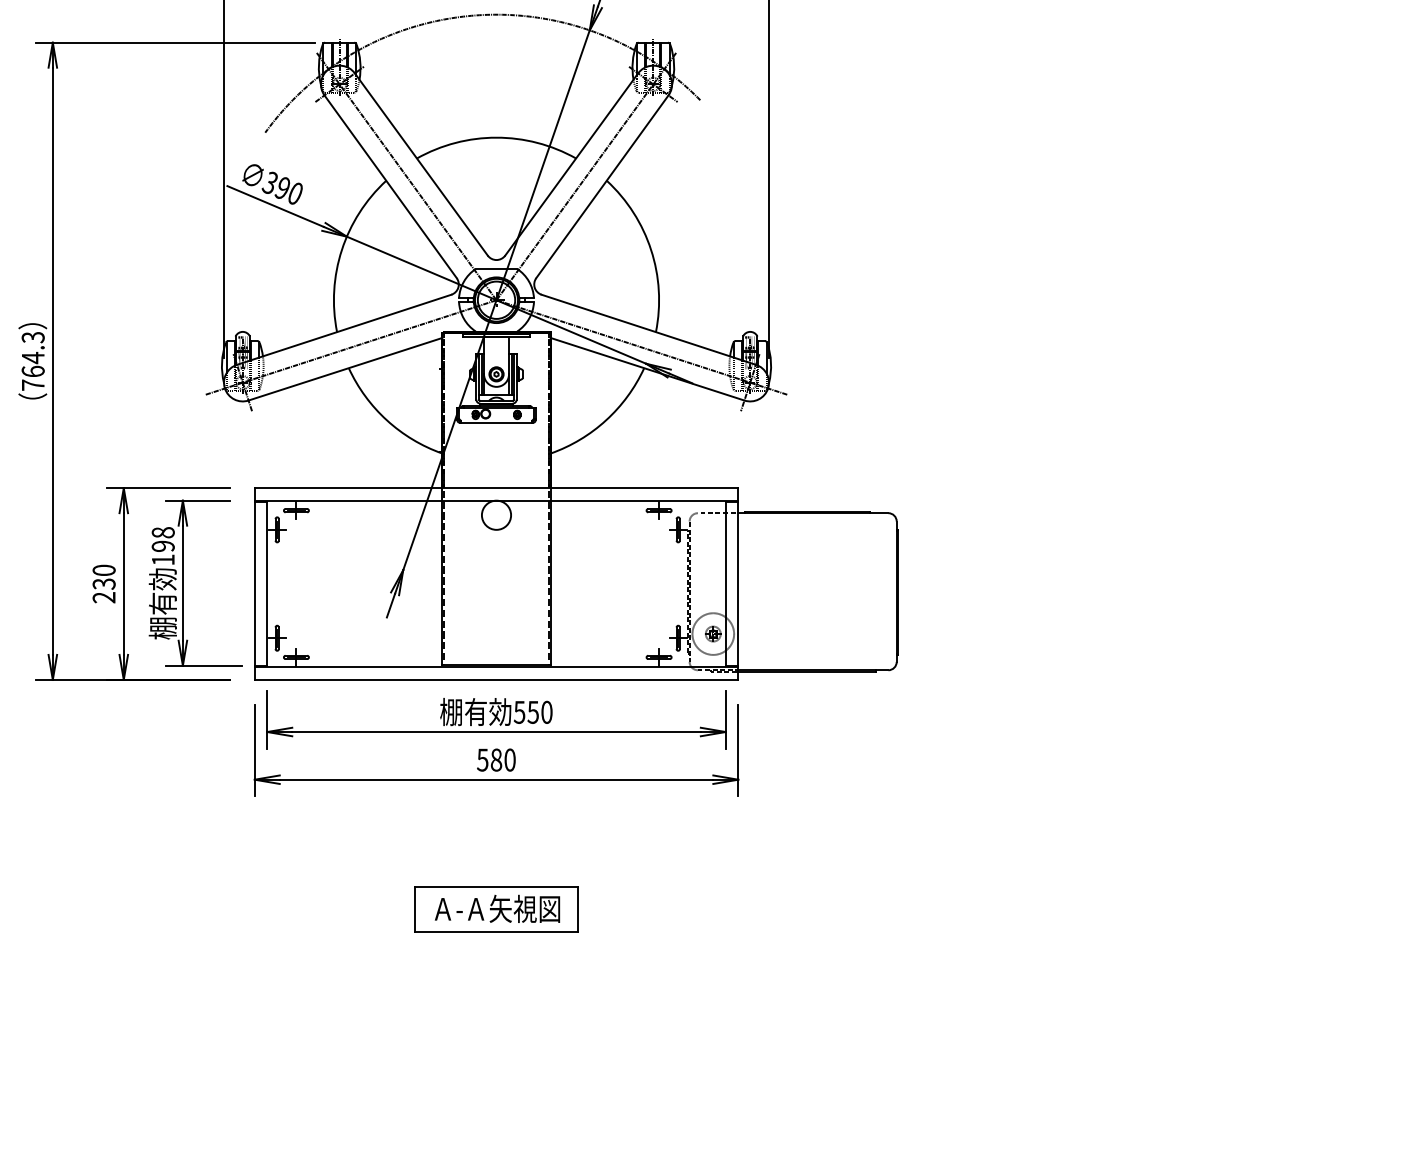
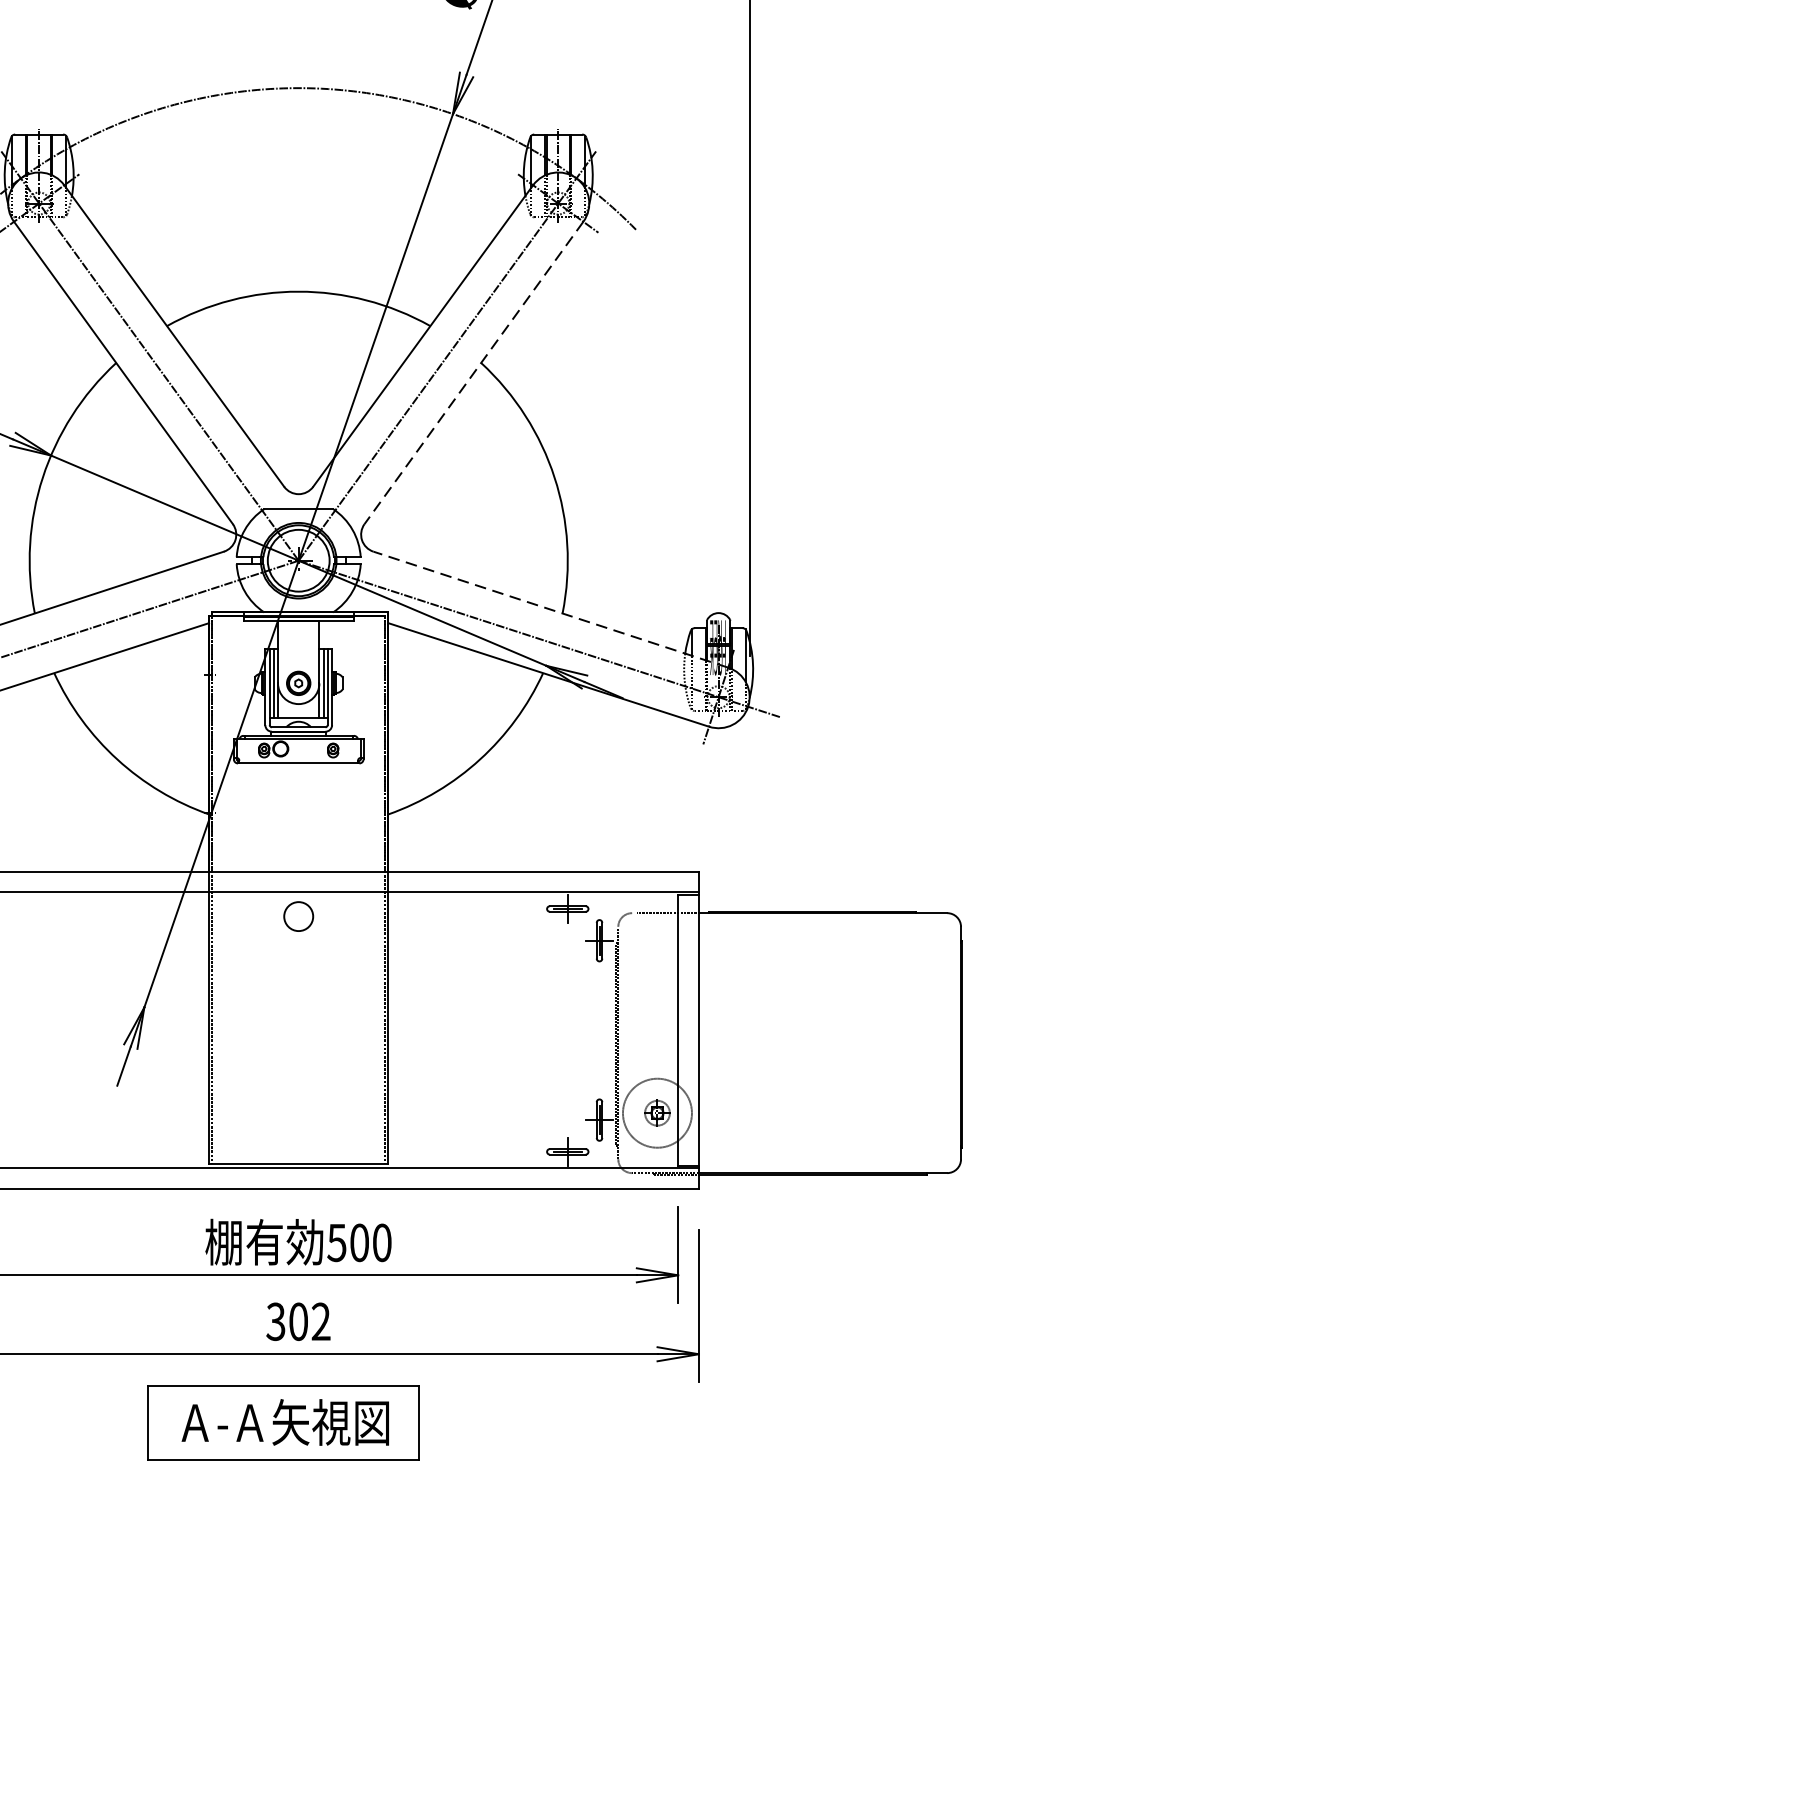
line: (602, 186) -> (474, 372), solid -> dashed
line: (648, 329) -> (550, 609), solid -> dashed
circle: (496, 514) -> (298, 915), size x0.6
text: (532, 711) -> (358, 1241), 550 -> 500
text: (496, 759) -> (298, 1320), 580 -> 302
part: (496, 909) -> (283, 1423), moved

